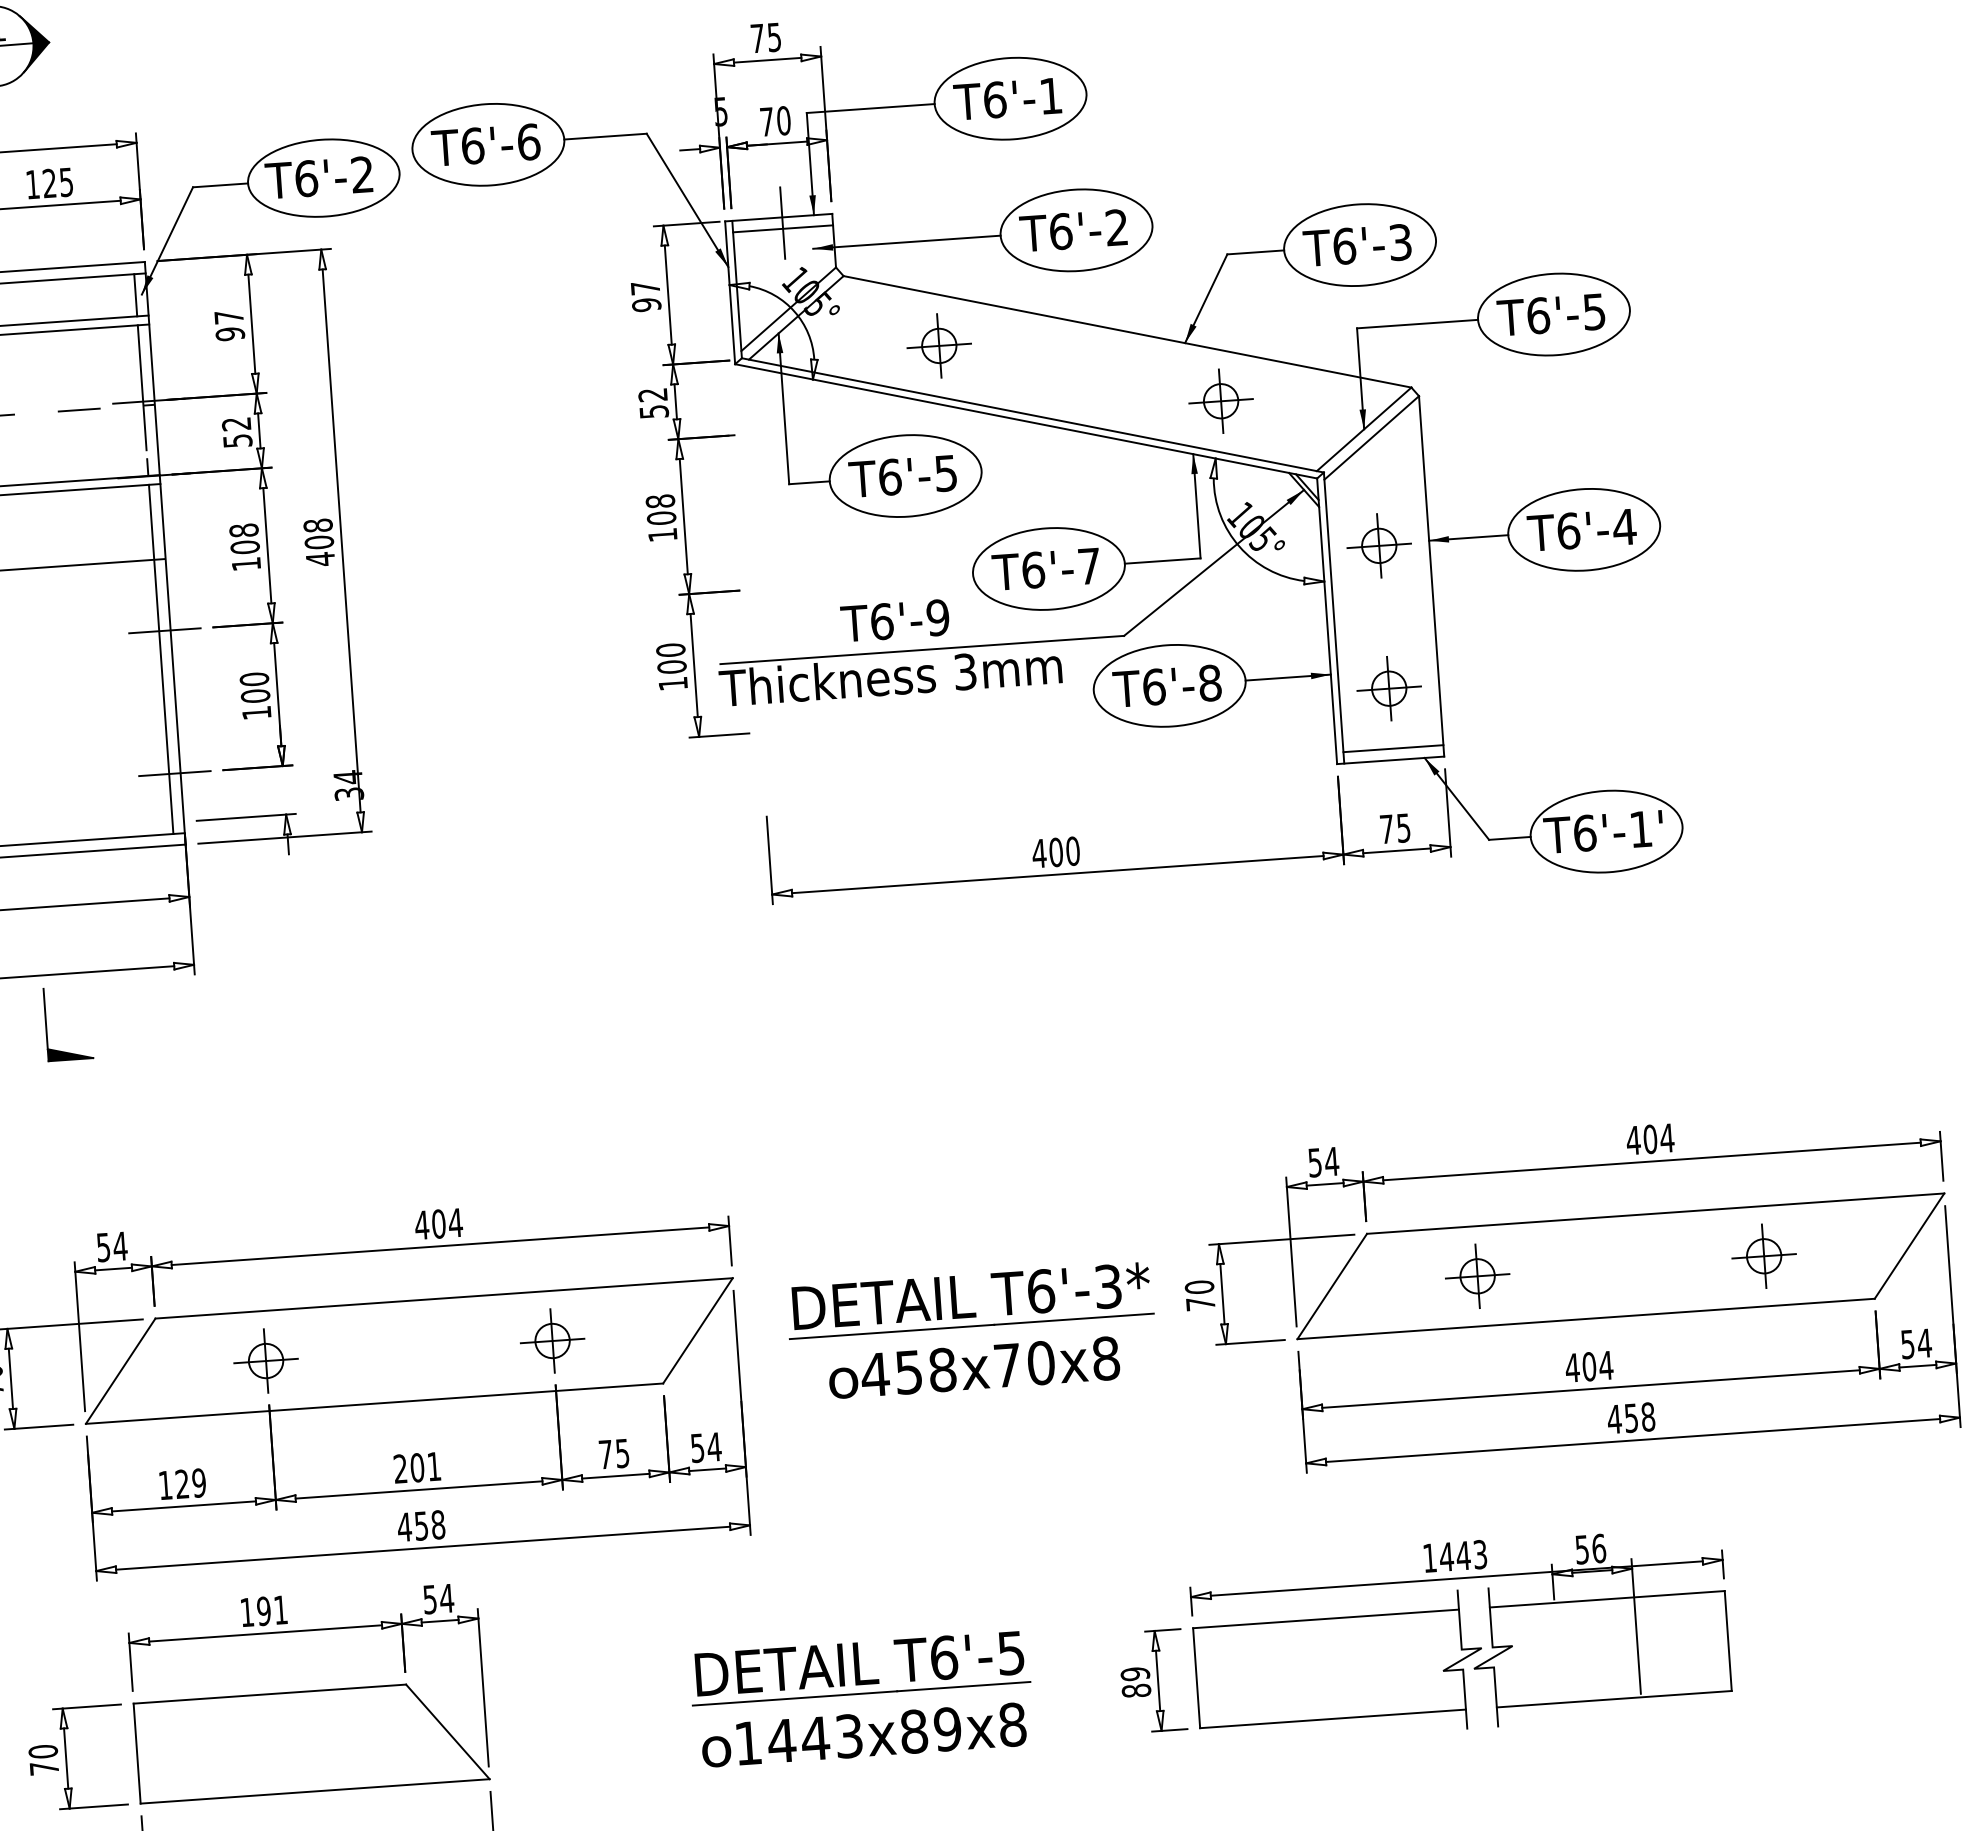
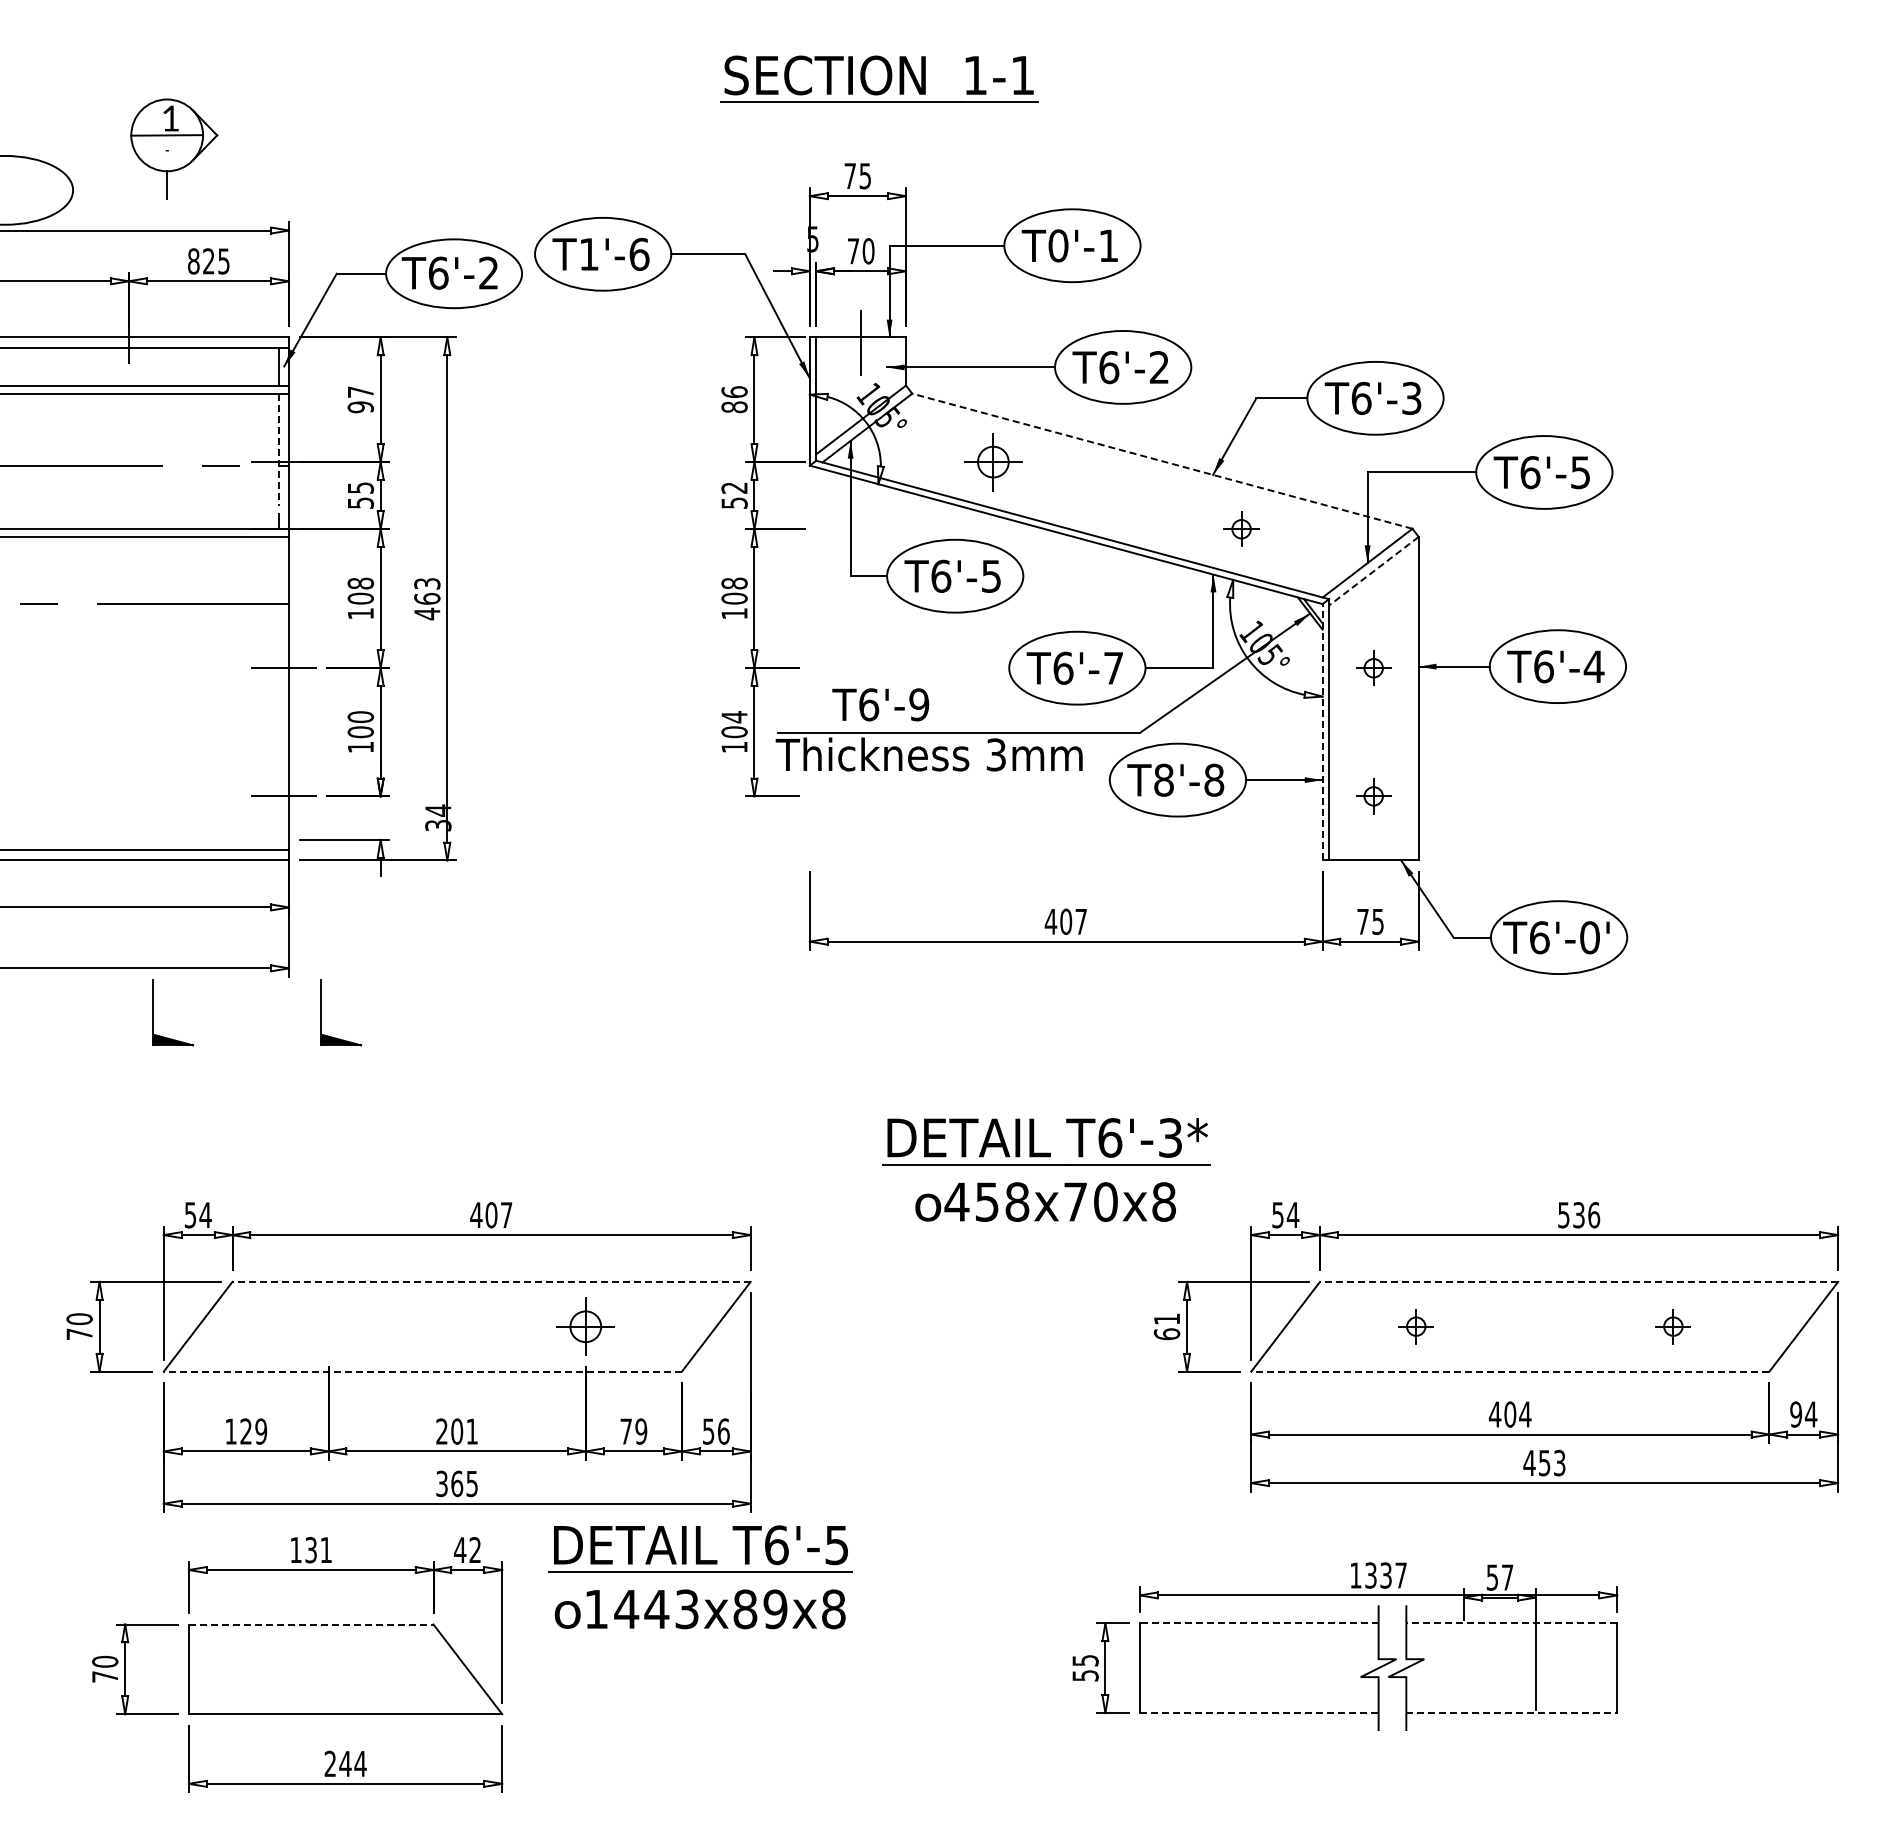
fill: (34, 43) -> (204, 135), removed
text: (994, 99) -> (1058, 245), T6'-1 -> T0'-1
text: (473, 145) -> (589, 253), T6'-6 -> T1'-6
text: (32, 184) -> (193, 261), 125 -> 825
line: (783, 228) -> (861, 347), removed
text: (646, 296) -> (734, 399), 97 -> 86
line: (1126, 332) -> (1161, 461), solid -> dashed
line: (141, 388) -> (278, 450), solid -> dashed
part: (1220, 401) -> (1241, 529), size x0.6
text: (236, 423) -> (360, 487), 52 -> 55
line: (1371, 438) -> (1373, 571), solid -> dashed
text: (318, 534) -> (427, 591), 408 -> 463
part: (1378, 546) -> (1373, 668), size x0.6
text: (894, 620) -> (880, 704), moved
line: (1326, 620) -> (1322, 731), solid -> dashed
text: (670, 650) -> (734, 717), 100 -> 104
line: (160, 659) -> (278, 693), removed
text: (1154, 686) -> (1164, 779), T6'-8 -> T8'-8
part: (1388, 688) -> (1373, 796), size x0.6
line: (1393, 749) -> (1373, 850), removed
text: (1640, 829) -> (1589, 937), T6'-1' -> T6'-0'
text: (1073, 850) -> (1081, 921), 400 -> 407
part: (233, 1011) -> (321, 1012), added
text: (1649, 1139) -> (1578, 1215), 404 -> 536
line: (1655, 1213) -> (1578, 1281), solid -> dashed
text: (455, 1222) -> (506, 1214), 404 -> 407
part: (1764, 1255) -> (1673, 1326), size x0.6
part: (1478, 1275) -> (1416, 1326), size x0.6
text: (1199, 1295) -> (1166, 1326), 70 -> 61
line: (444, 1297) -> (491, 1281), solid -> dashed
line: (1585, 1318) -> (1509, 1371), solid -> dashed
part: (972, 1331) -> (1046, 1169), moved
text: (1908, 1344) -> (1796, 1414), 54 -> 94
part: (265, 1360) -> (328, 1326), removed
line: (374, 1403) -> (422, 1371), solid -> dashed
text: (1648, 1417) -> (1559, 1463), 458 -> 453
text: (714, 1446) -> (723, 1431), 54 -> 56
text: (622, 1453) -> (641, 1431), 75 -> 79
text: (420, 1525) -> (456, 1483), 458 -> 365
text: (1598, 1548) -> (1507, 1577), 56 -> 57
text: (1462, 1555) -> (1385, 1575), 1443 -> 1337
text: (438, 1599) -> (467, 1550), 54 -> 42
line: (1607, 1599) -> (1511, 1623), solid -> dashed
text: (263, 1611) -> (310, 1550), 191 -> 131
line: (1325, 1619) -> (1258, 1623), solid -> dashed
text: (1135, 1681) -> (1085, 1667), 89 -> 55
line: (270, 1694) -> (311, 1624), solid -> dashed
part: (861, 1699) -> (700, 1577), moved
line: (1615, 1699) -> (1512, 1713), solid -> dashed
line: (1333, 1719) -> (1259, 1713), solid -> dashed

